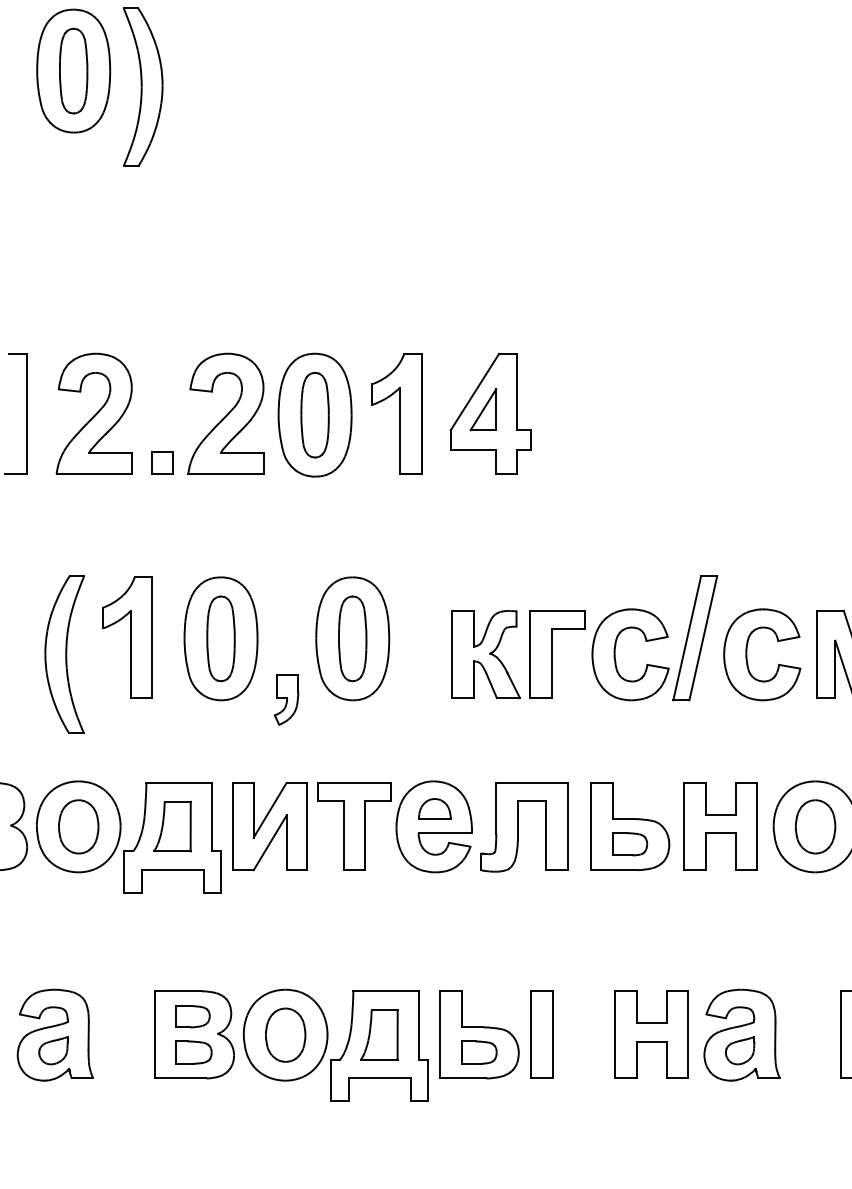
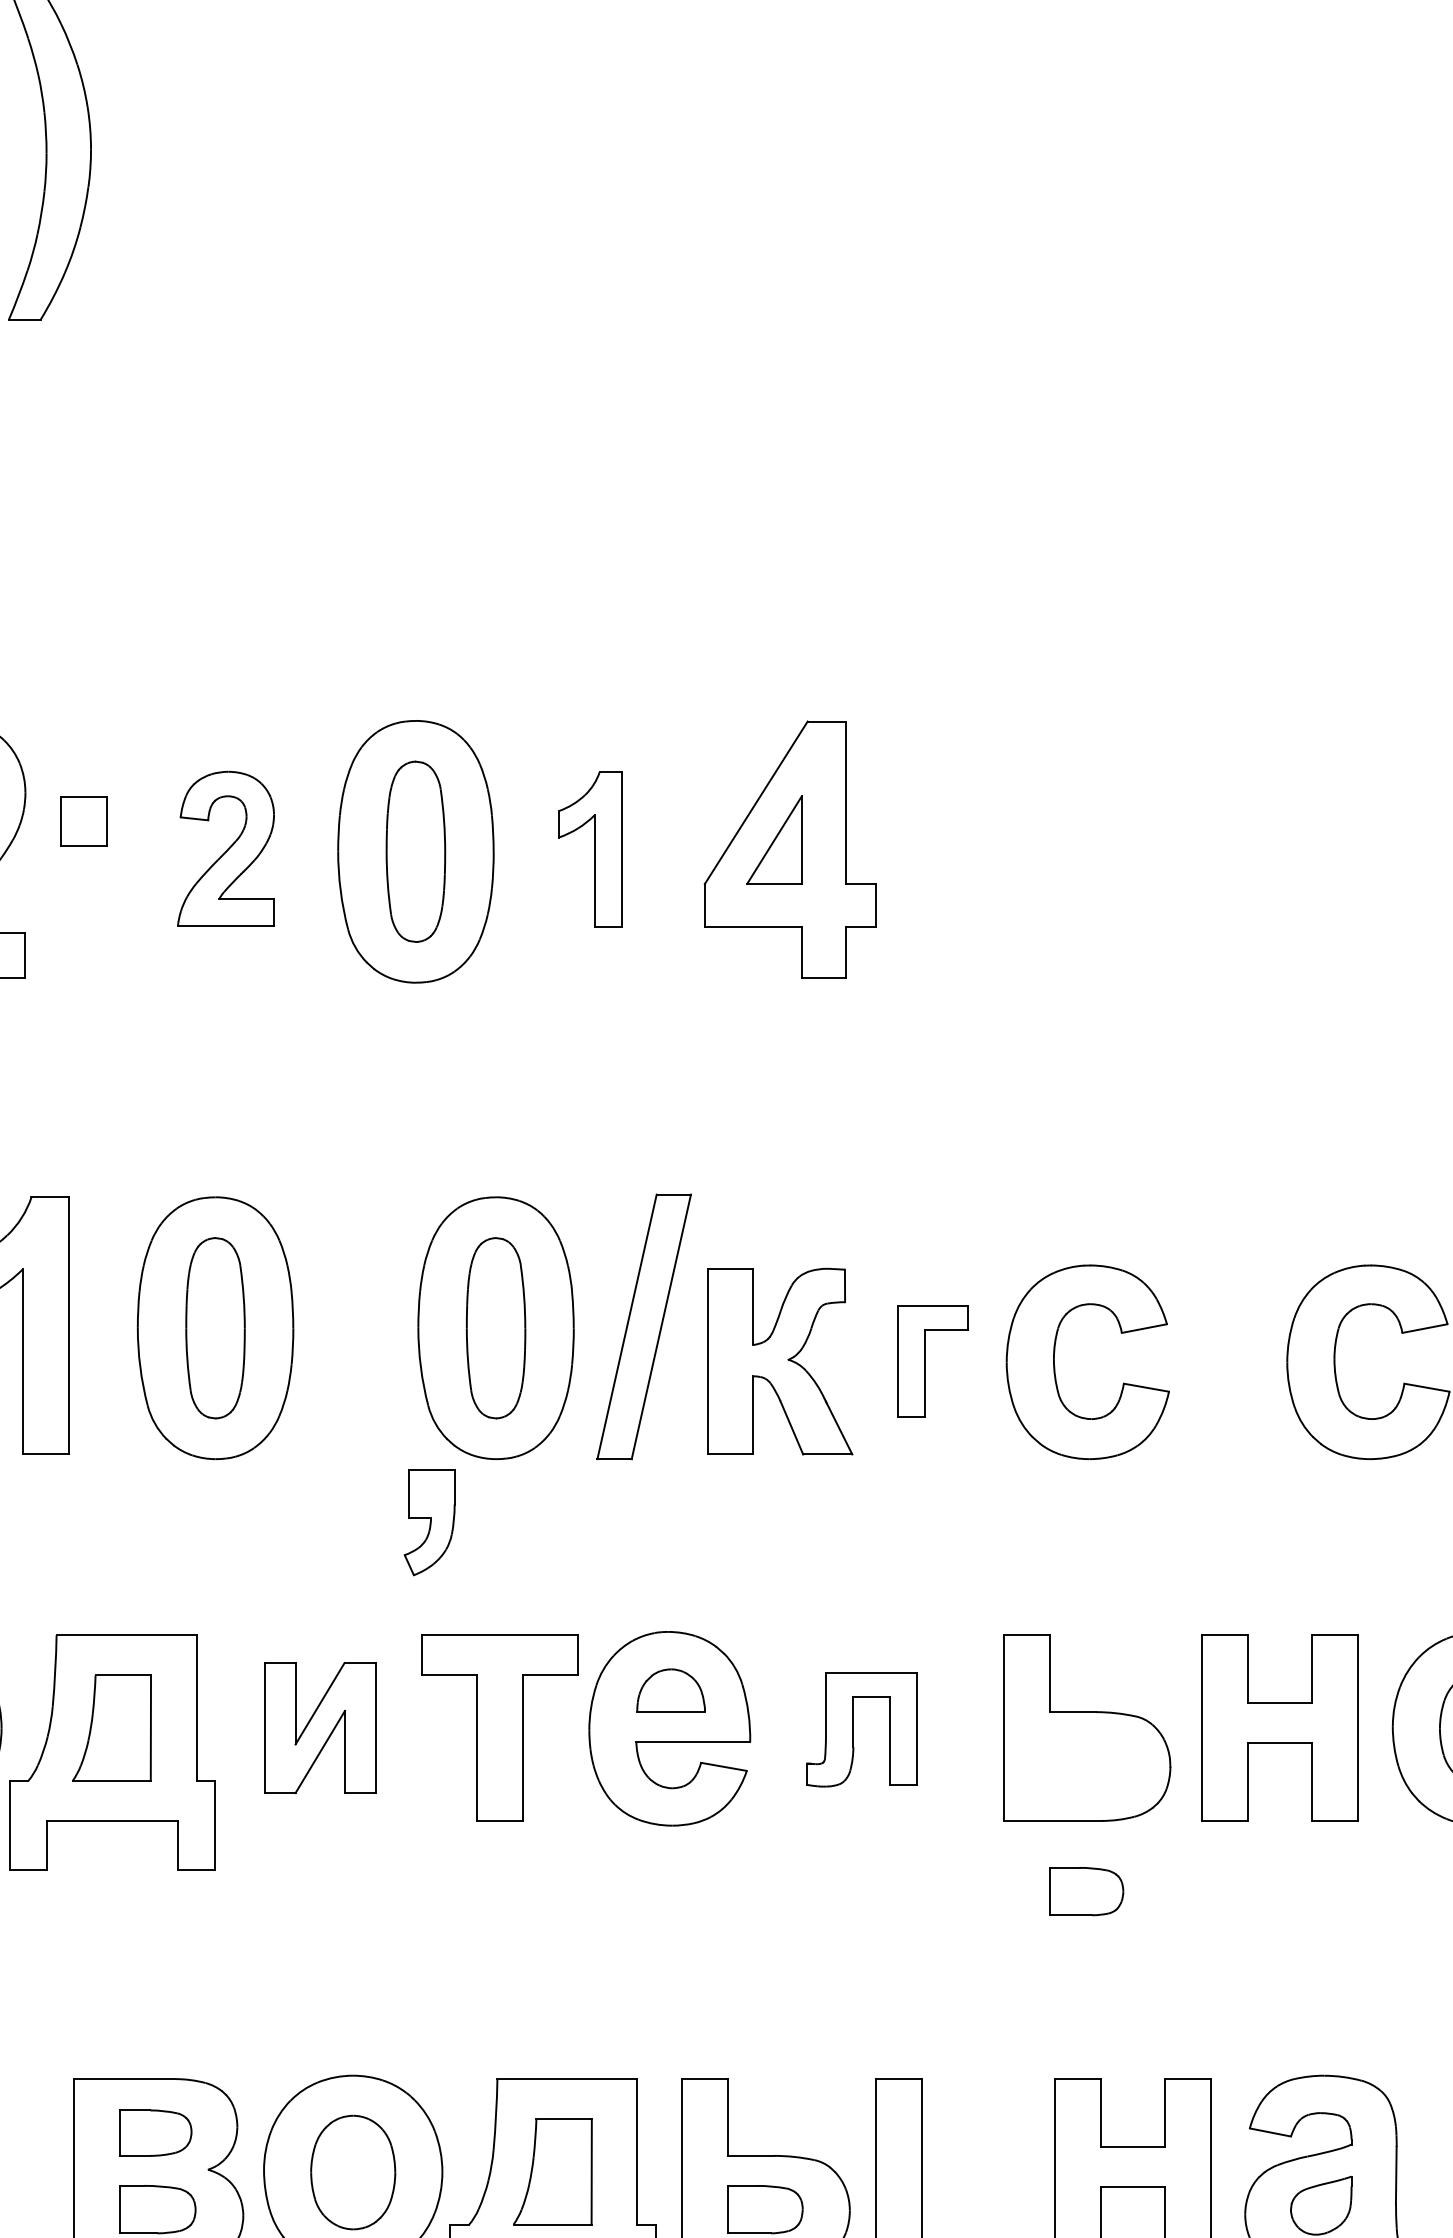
part: (225, 413) -> (225, 848), size x0.6
part: (396, 413) -> (589, 848), size x0.6
part: (162, 462) -> (84, 820), moved
part: (695, 638) -> (644, 1327), moved
part: (557, 654) -> (932, 1361), size x0.6
part: (286, 699) -> (429, 1521), moved
part: (269, 826) -> (318, 1727), size x0.7
part: (524, 827) -> (861, 1730), size x0.6
part: (630, 844) -> (1087, 1891), moved

